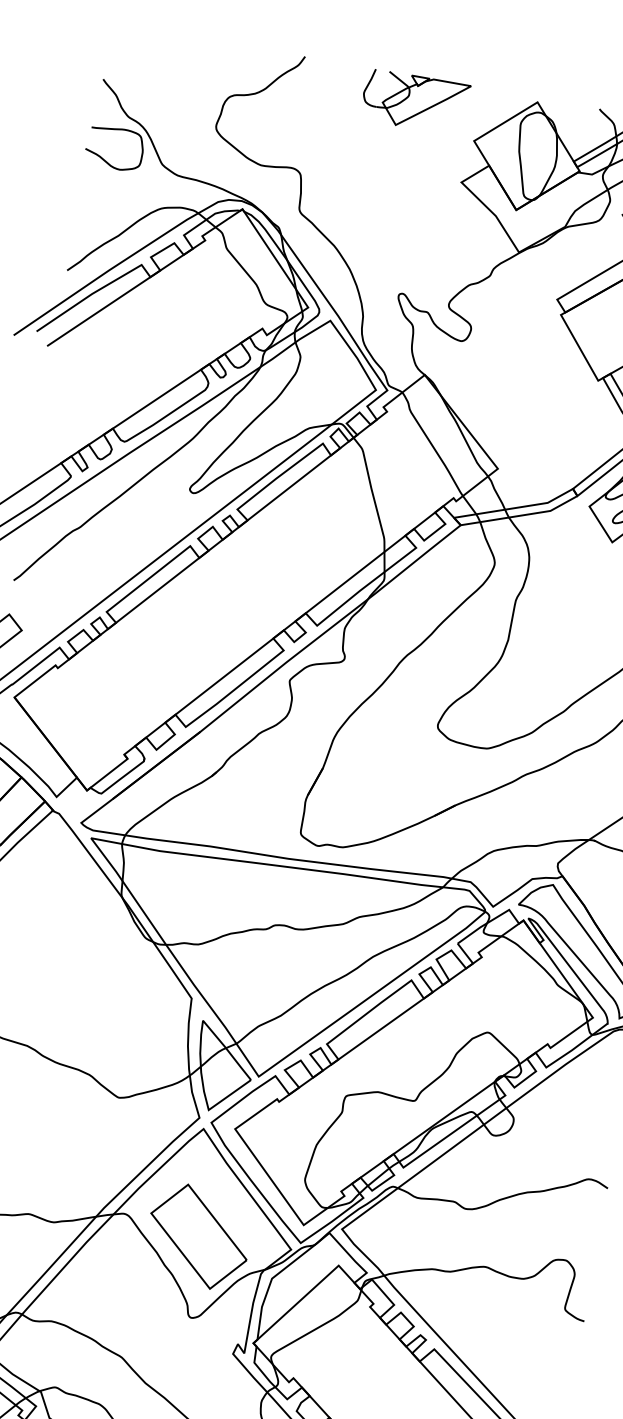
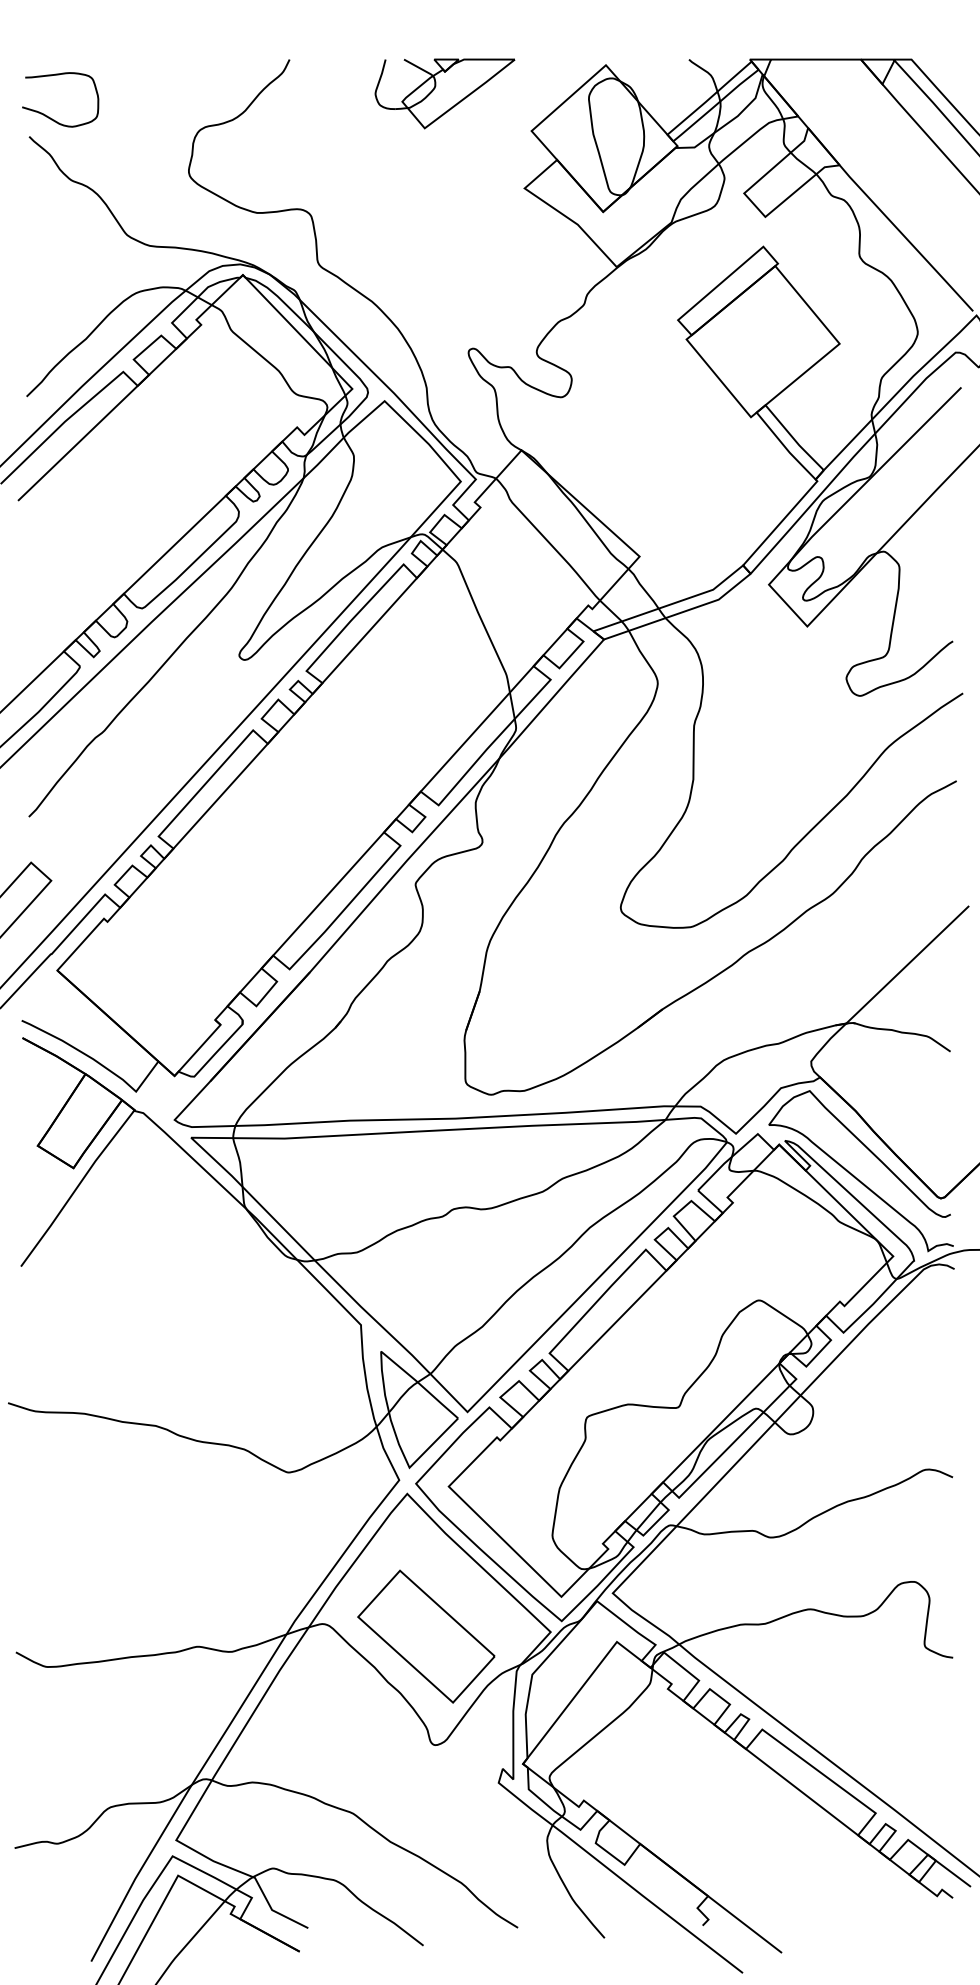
curve: (104, 159) -> (49, 116), moved

